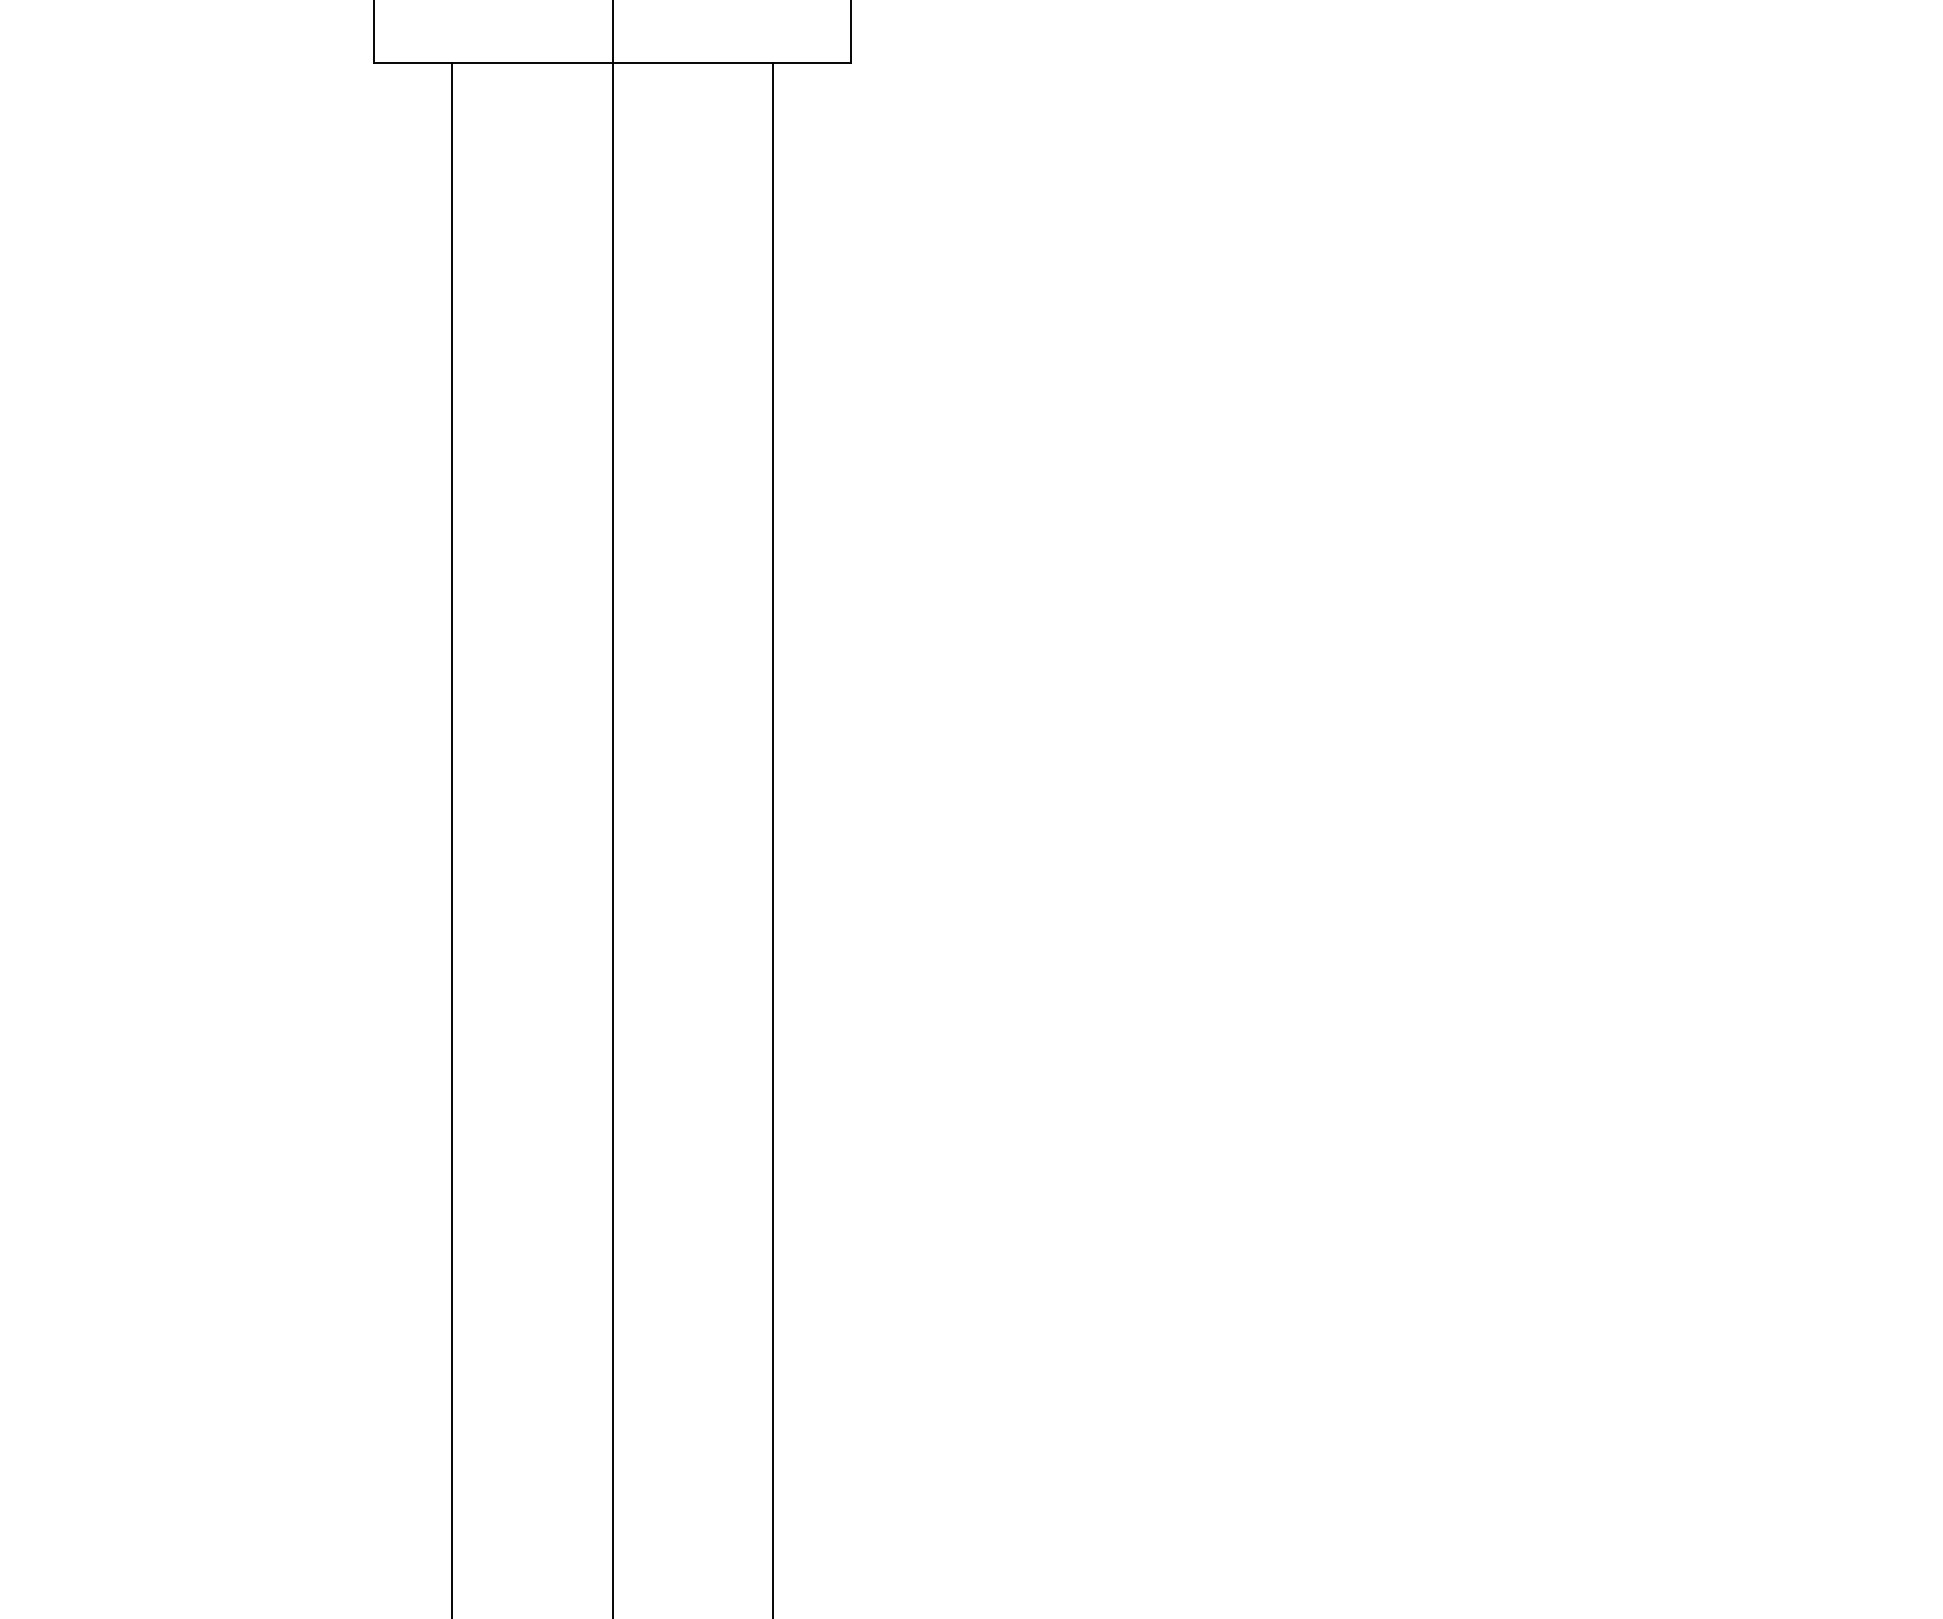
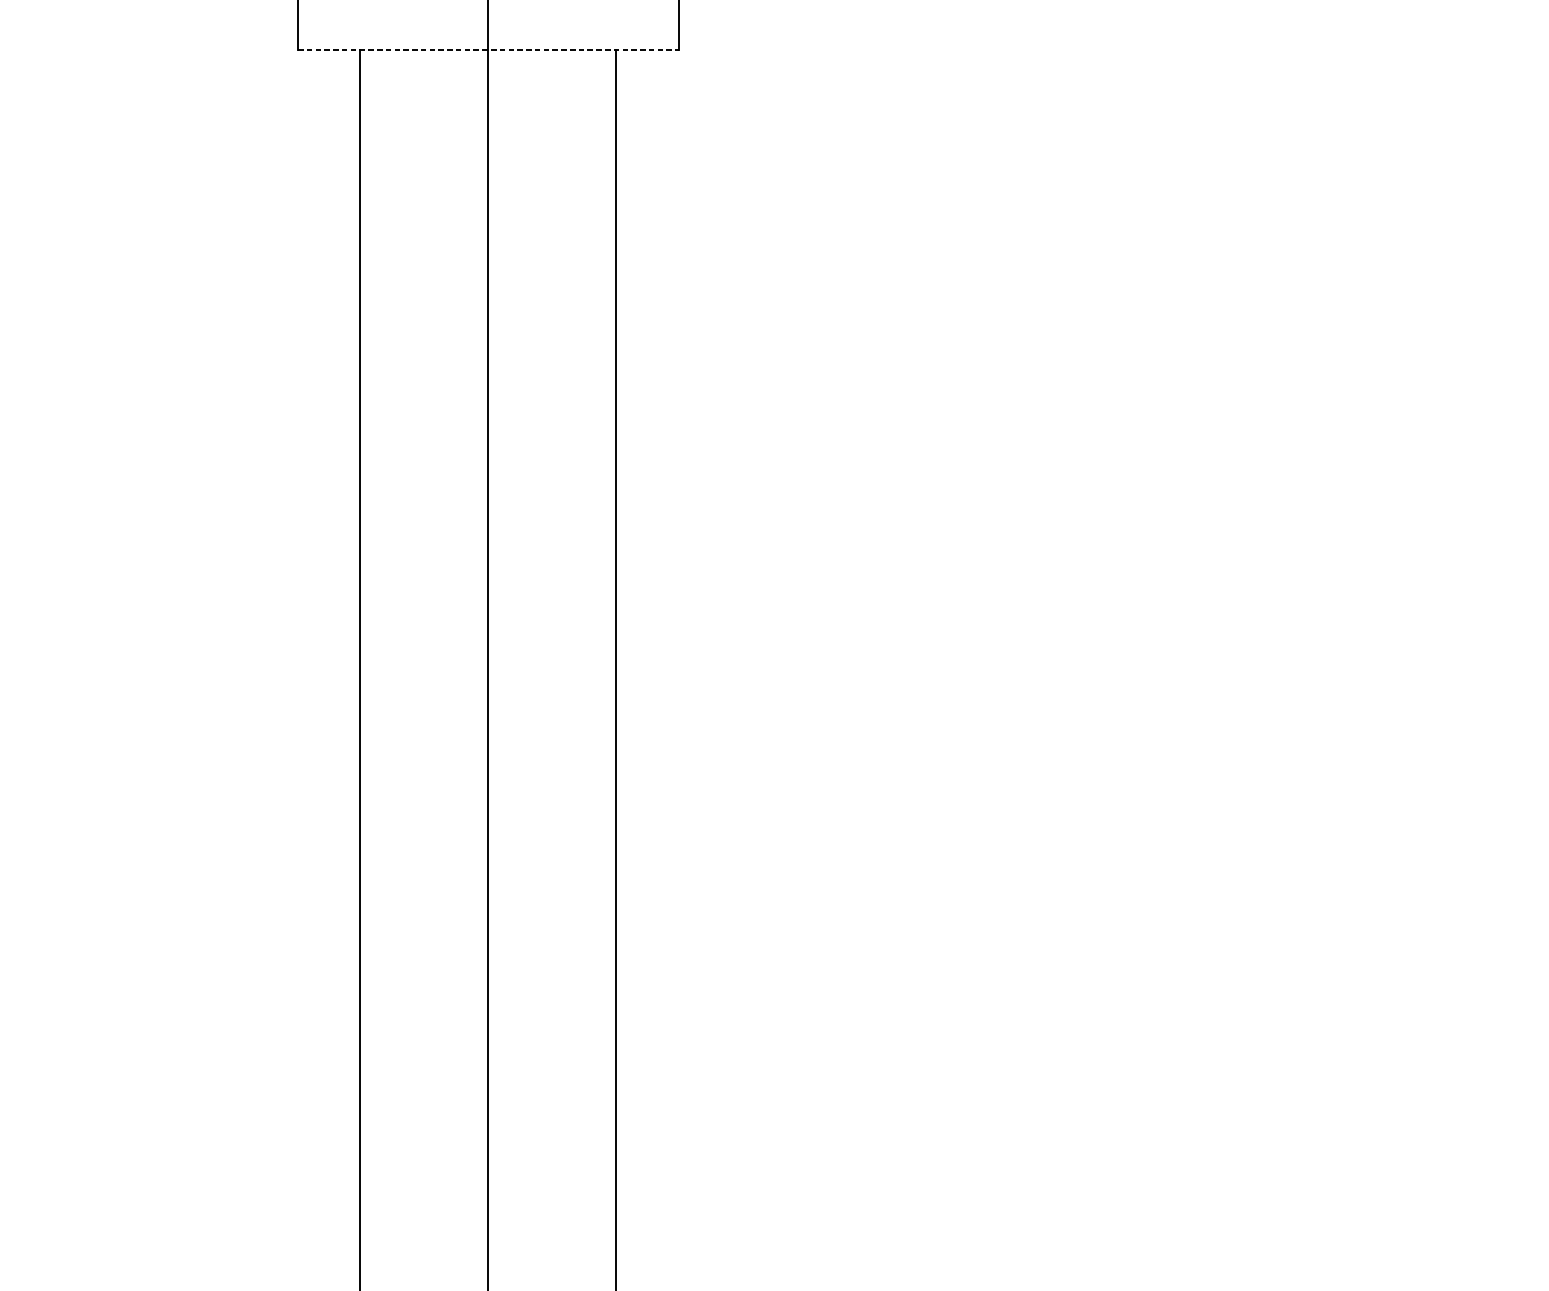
line: (612, 62) -> (488, 49), solid -> dashed

